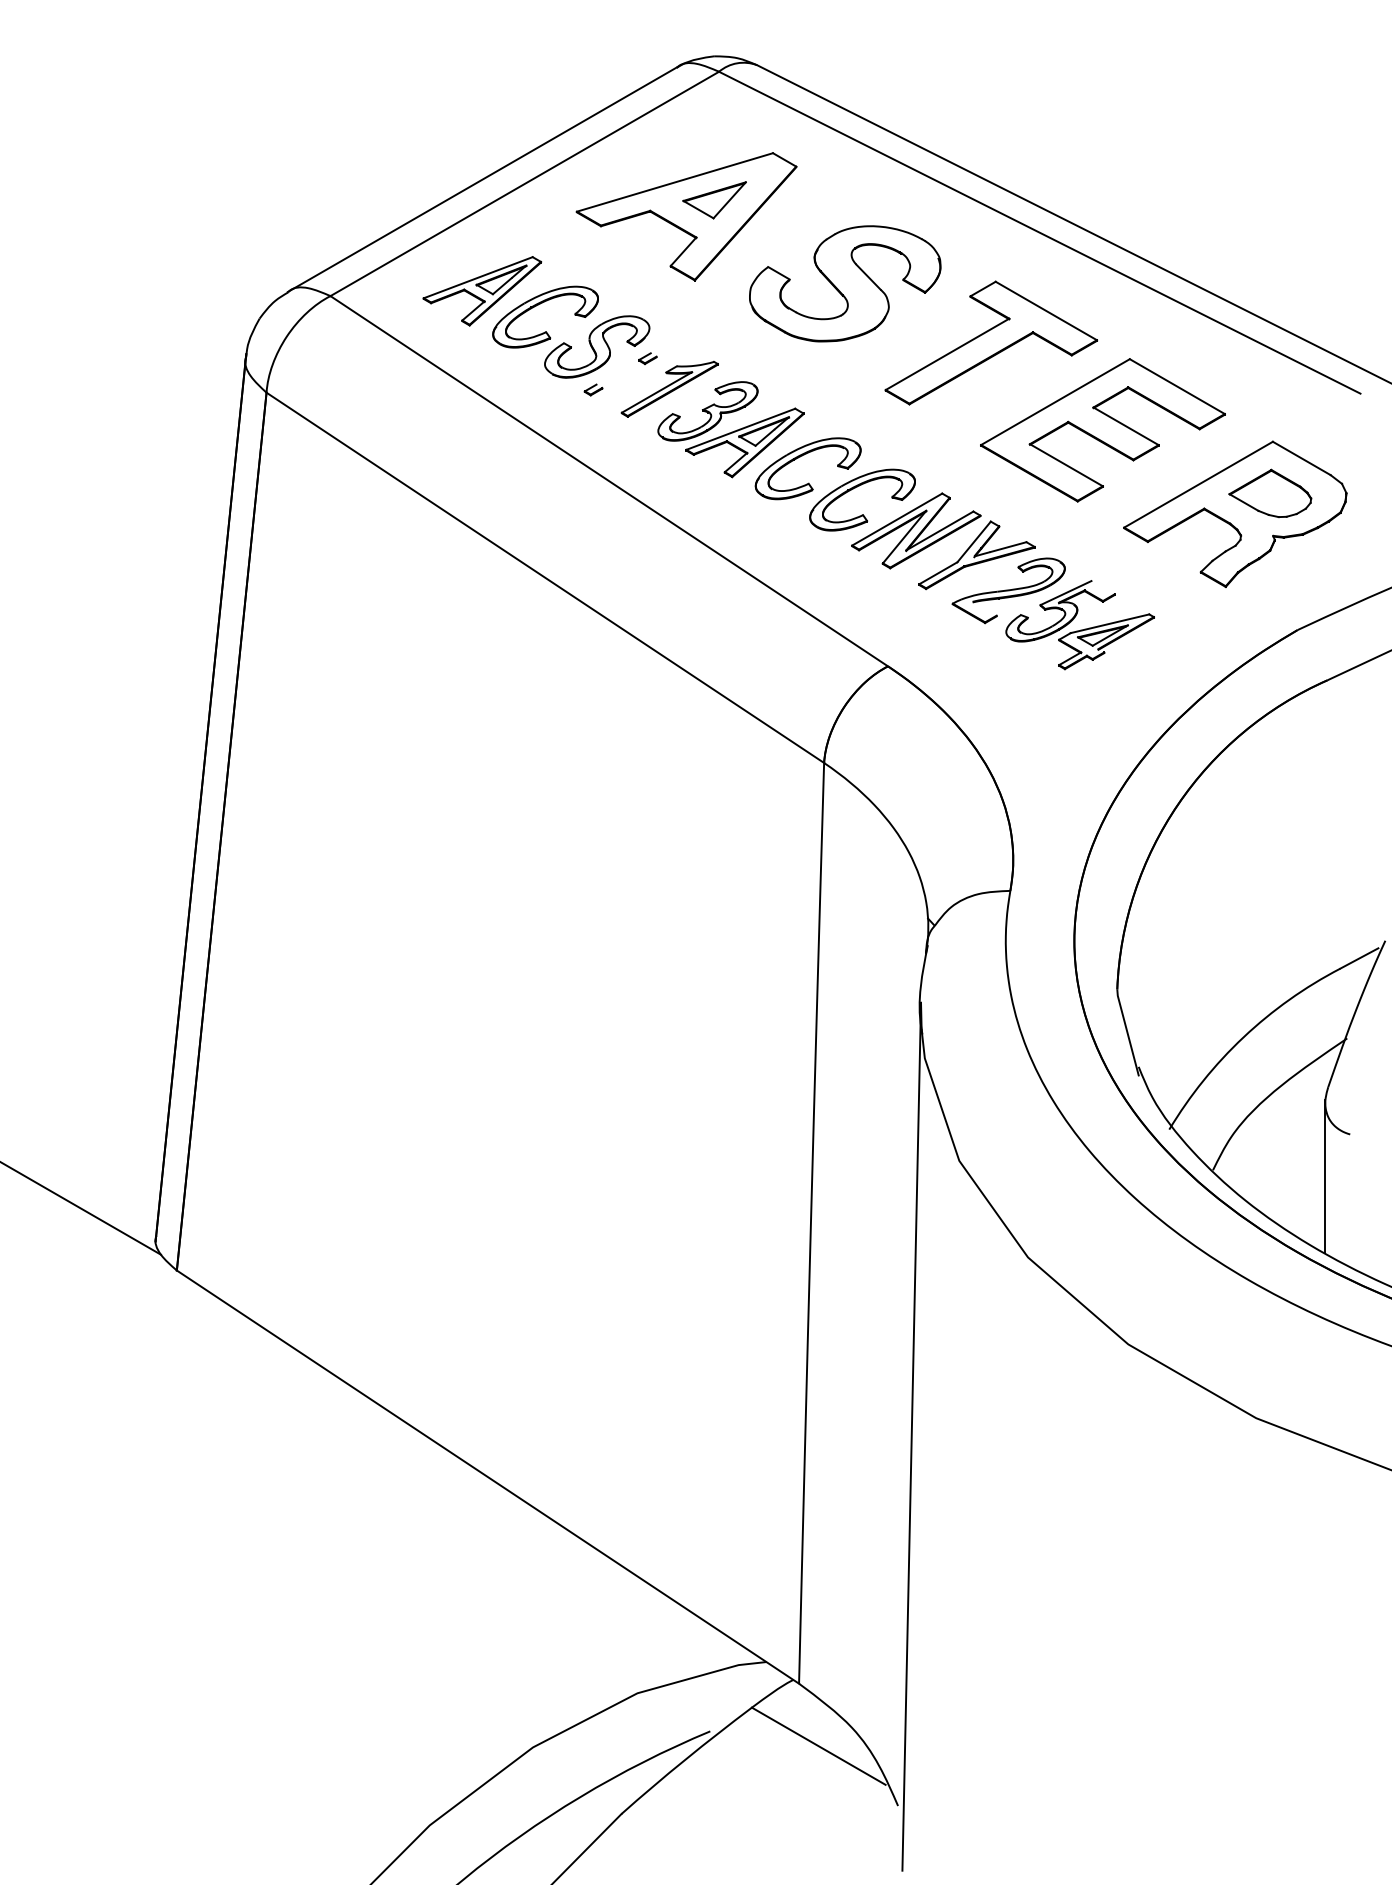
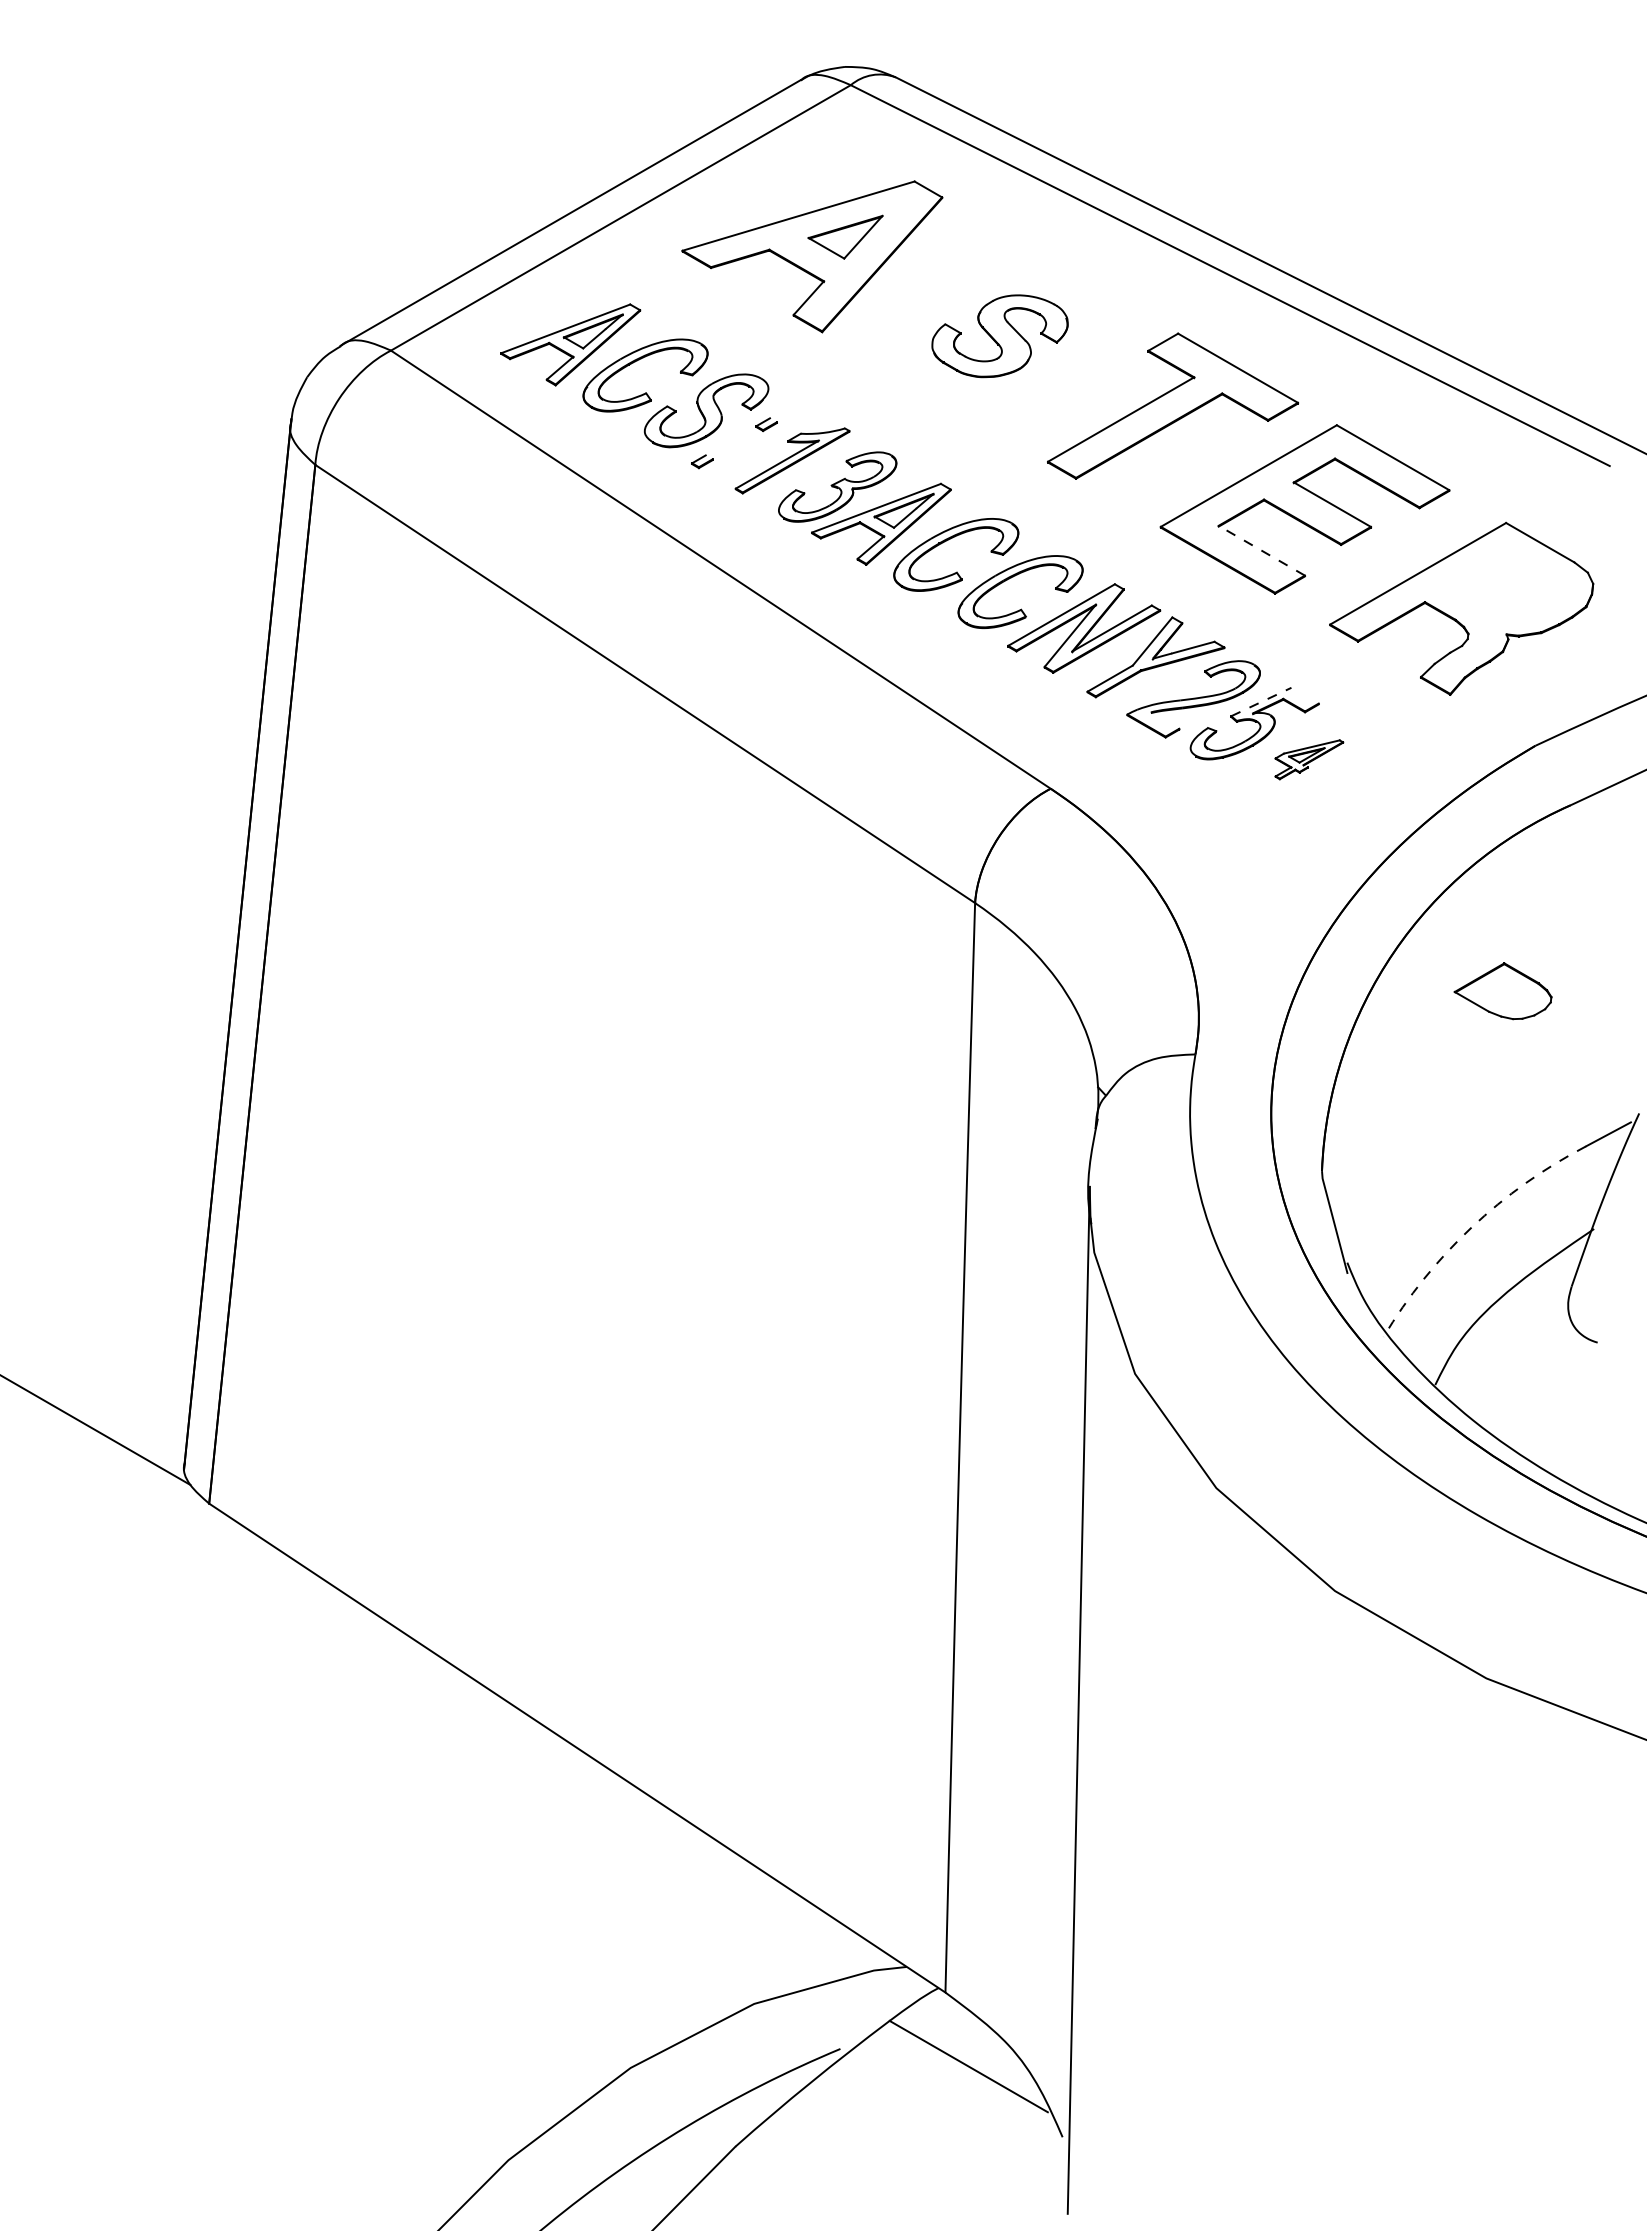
part: (844, 284) -> (999, 336), size x0.6
line: (1066, 465) -> (1261, 550), solid -> dashed
part: (1269, 493) -> (1502, 991), moved
line: (1066, 592) -> (1261, 701), solid -> dashed
part: (1106, 641) -> (1309, 759), size x0.6
arc: (1243, 1037) -> (1471, 1227), solid -> dashed
line: (1325, 1175) -> (1568, 1391), removed

